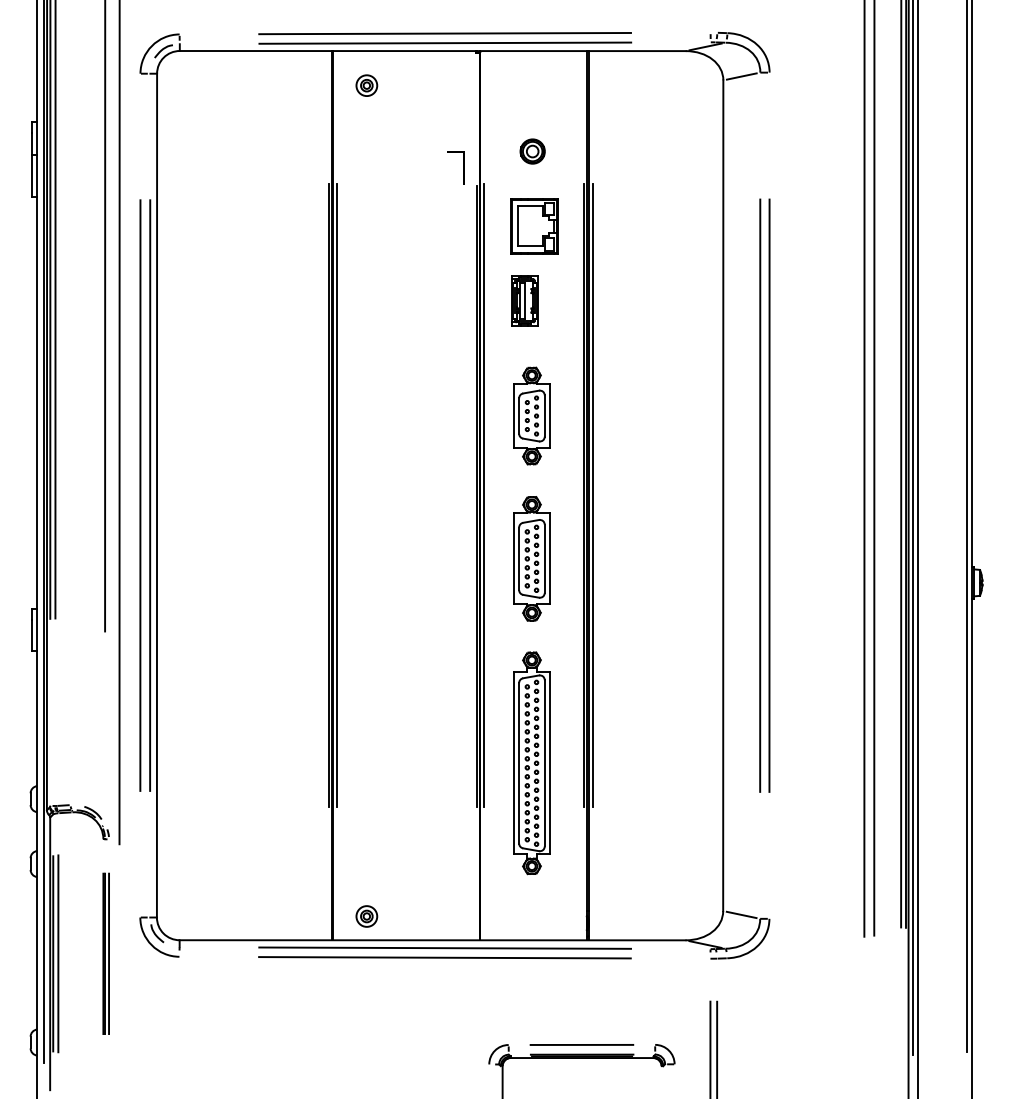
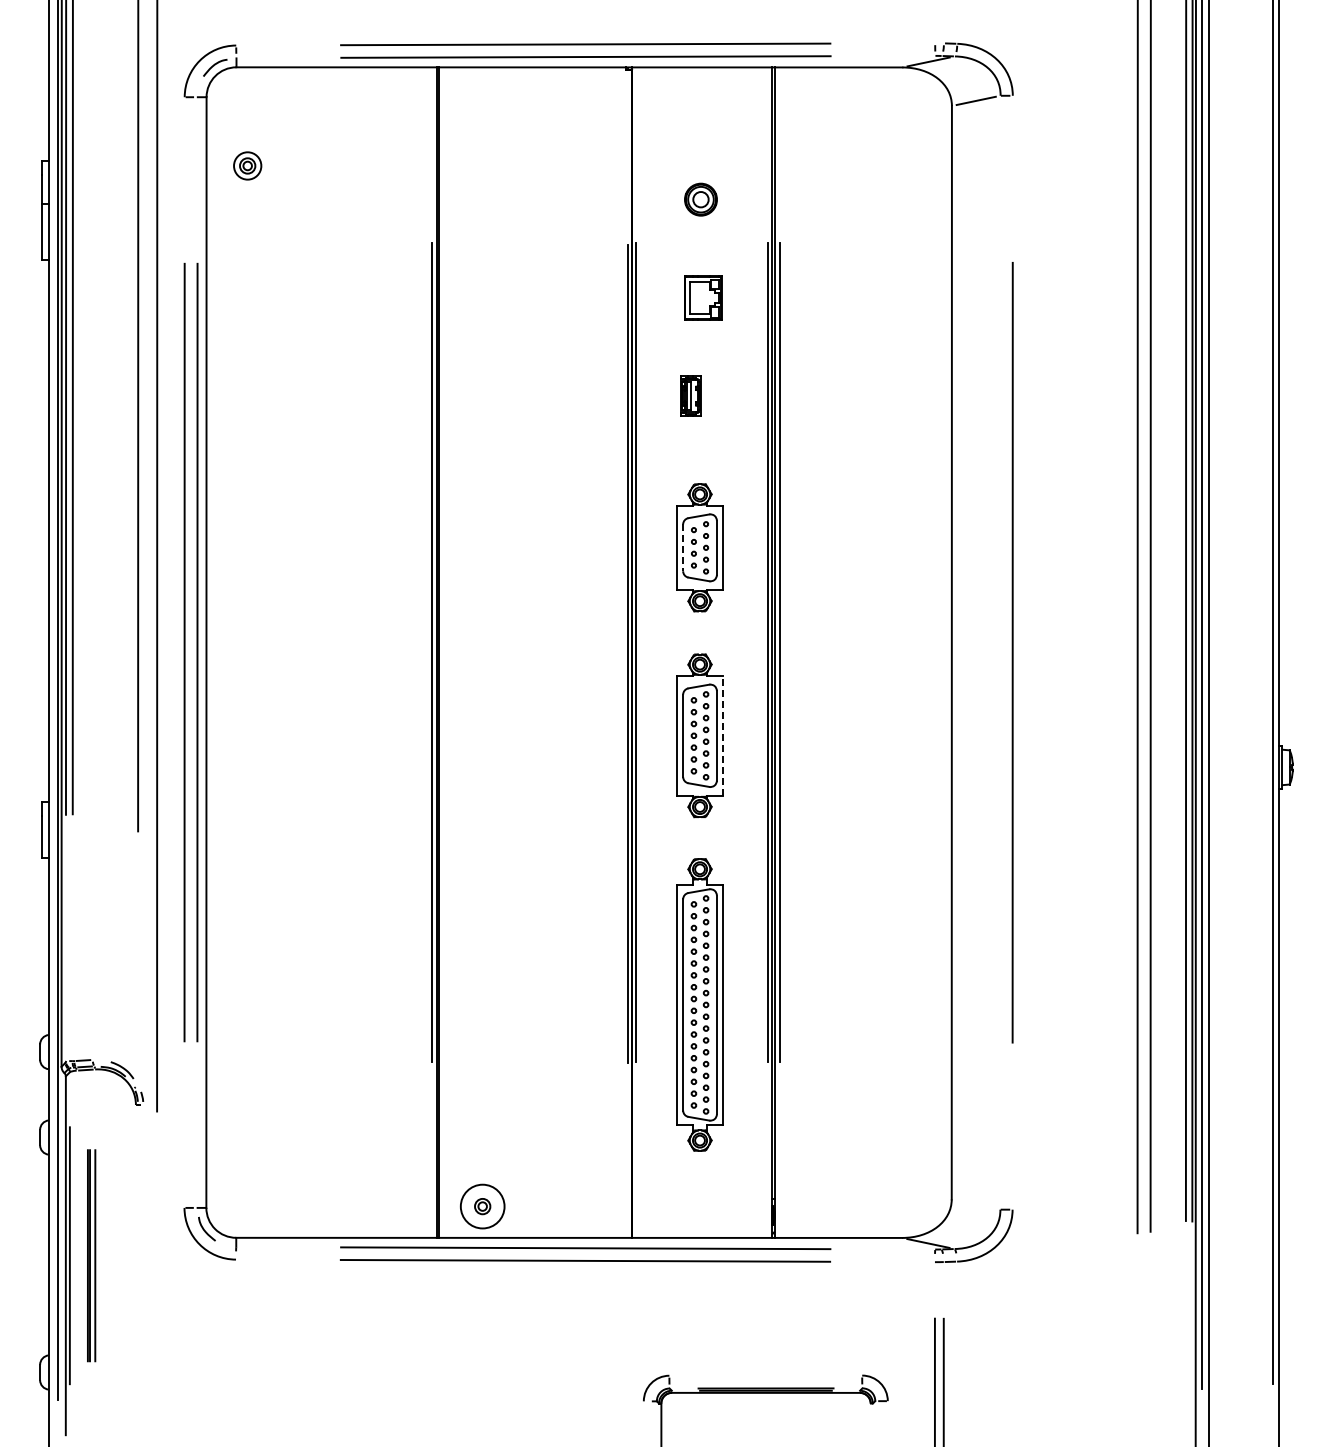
part: (366, 85) -> (247, 165), moved
part: (463, 167) -> (609, 220), removed
part: (534, 225) -> (703, 297), size x0.6
part: (524, 300) -> (690, 395), size x0.6
line: (519, 416) -> (683, 548), solid -> dashed
line: (336, 495) -> (442, 652), removed
line: (760, 495) -> (1000, 652), removed
line: (549, 558) -> (723, 735), solid -> dashed
line: (741, 914) -> (975, 1204), removed
circle: (366, 916) -> (482, 1206), size x1.6
line: (58, 953) -> (76, 1255), removed
part: (106, 953) -> (91, 1255), moved
line: (581, 1044) -> (765, 1375), removed

